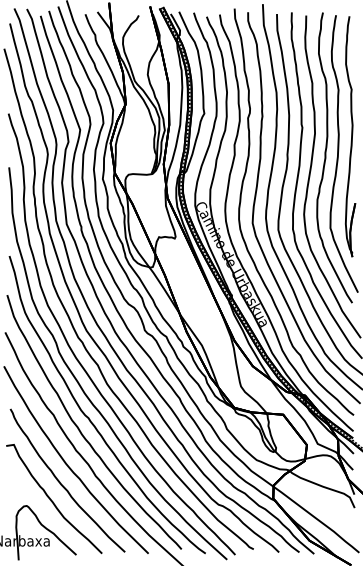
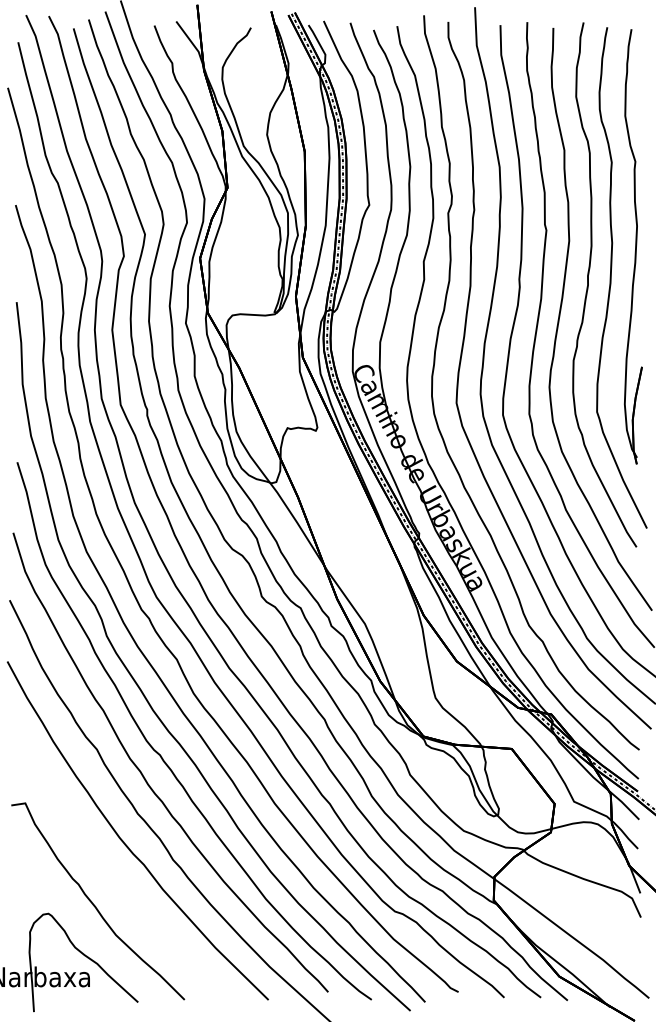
curve: (62, 484) -> (113, 874), removed

